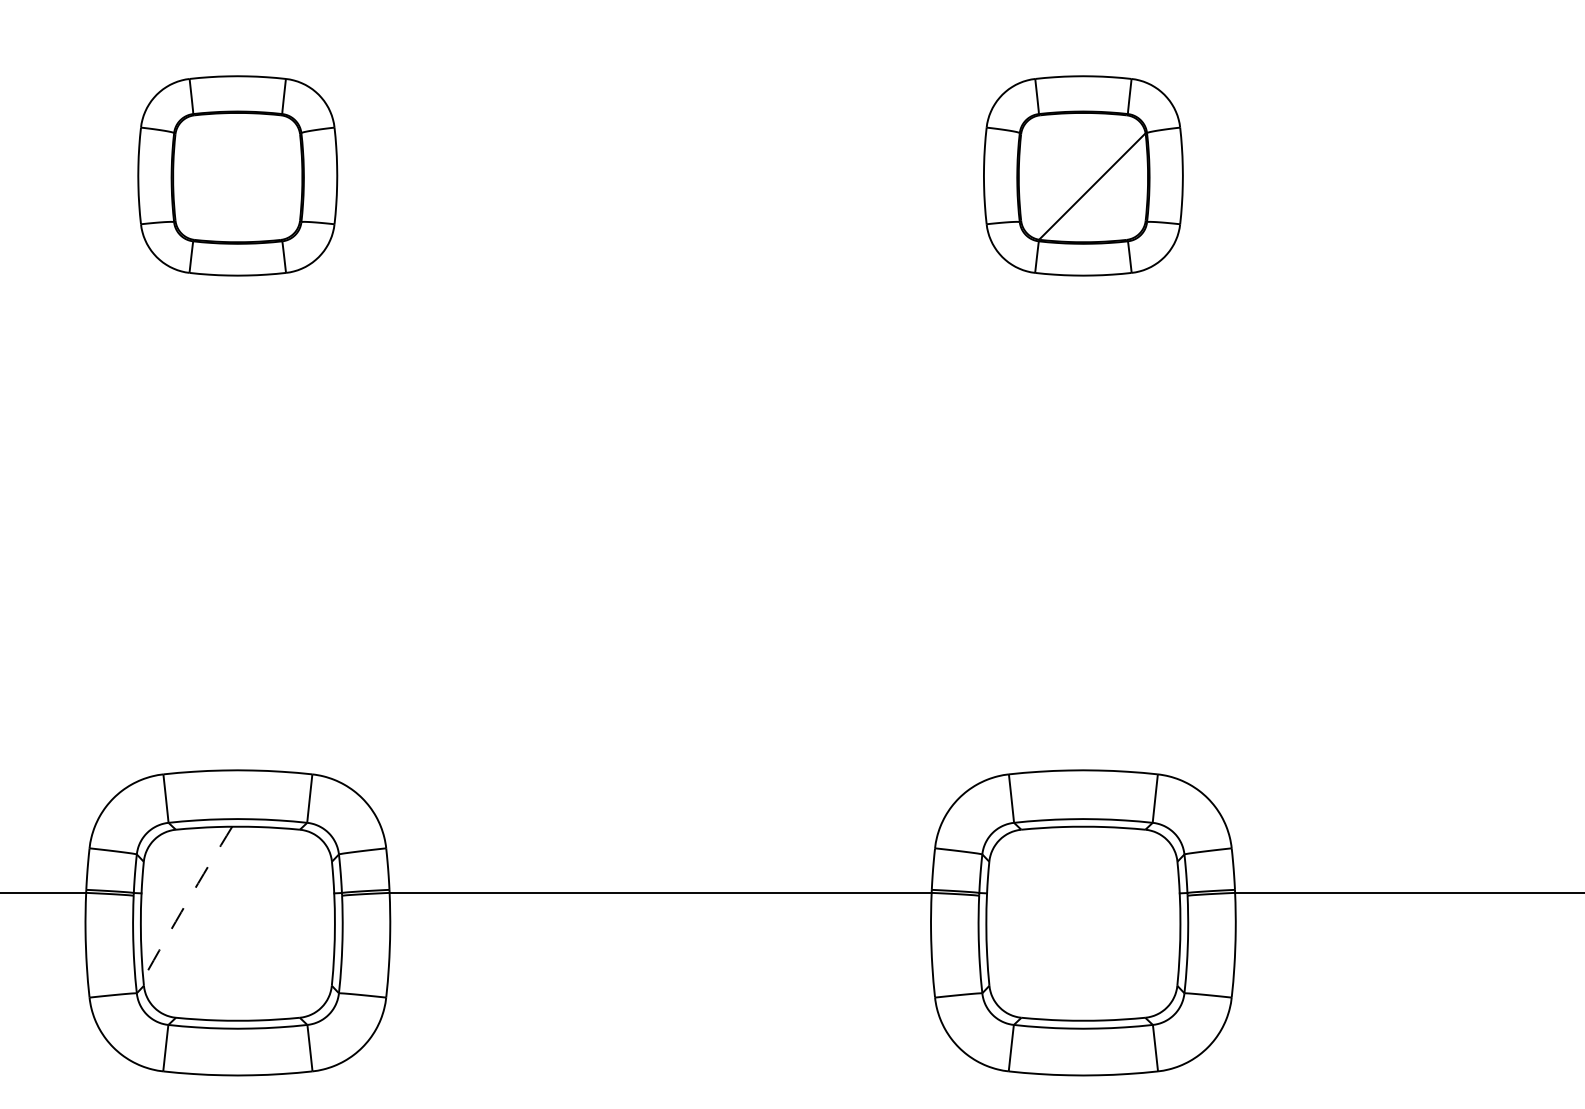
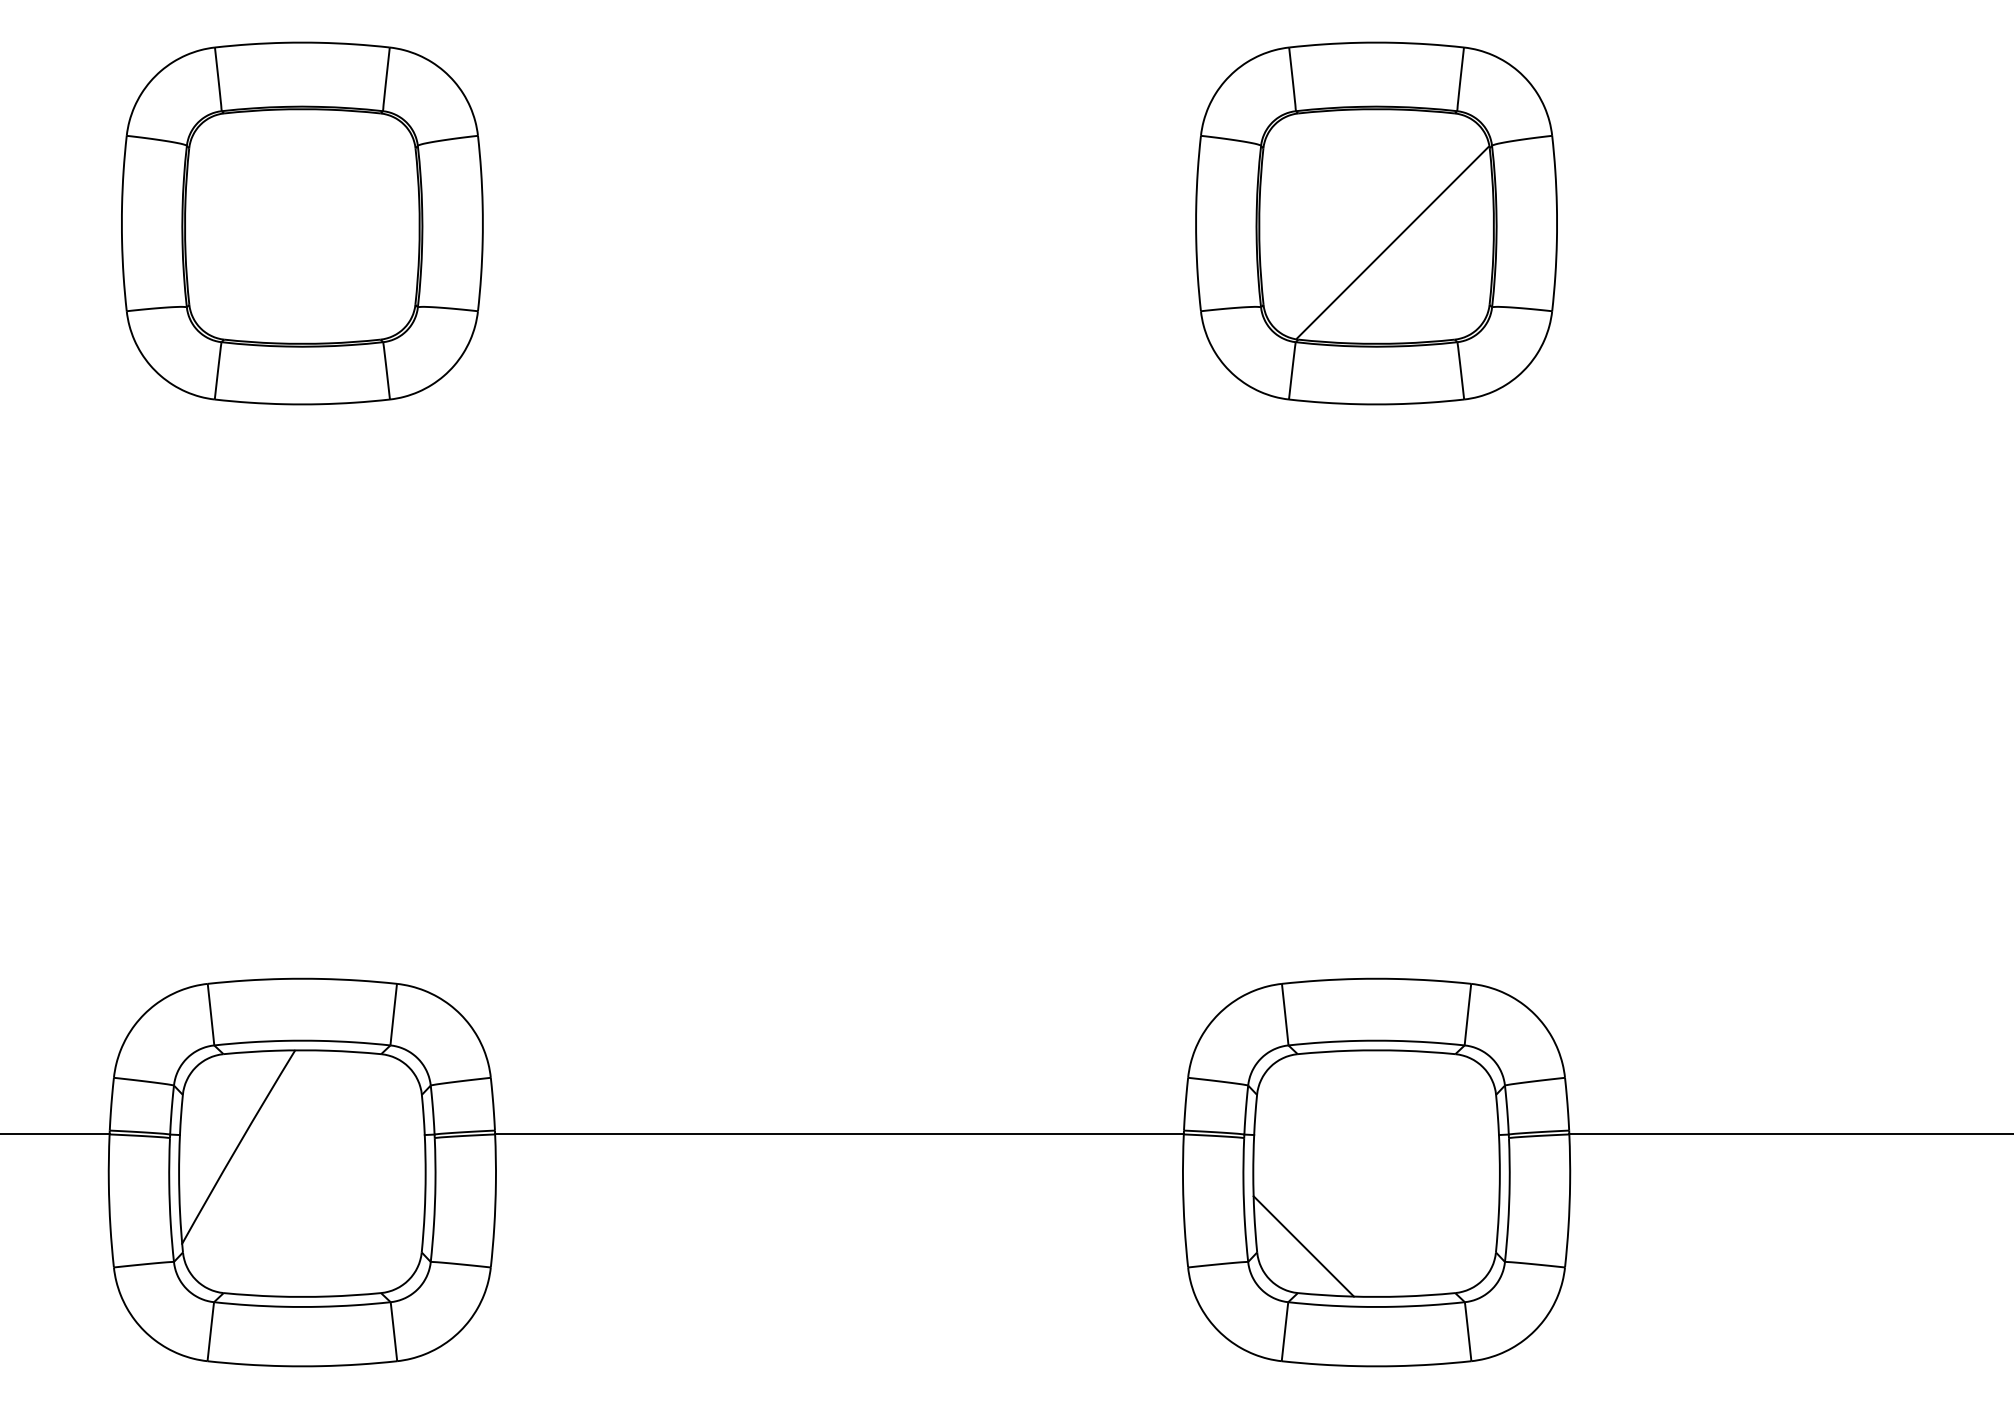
part: (237, 175) -> (301, 222), size x1.43
part: (1083, 175) -> (1376, 222), size x1.43
arc: (186, 902) -> (237, 1146), dashed -> solid
line: (1025, 980) -> (1303, 1245), added

